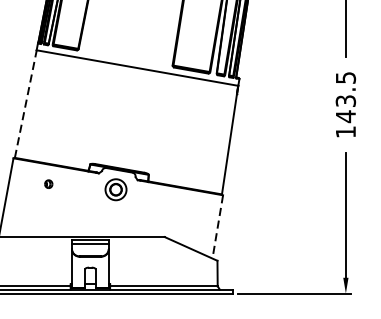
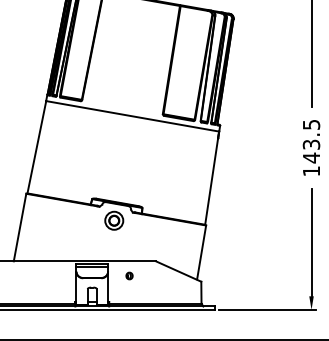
line: (25, 103) -> (36, 146), dashed -> solid
part: (48, 183) -> (129, 275), moved
line: (217, 226) -> (201, 252), dashed -> solid

